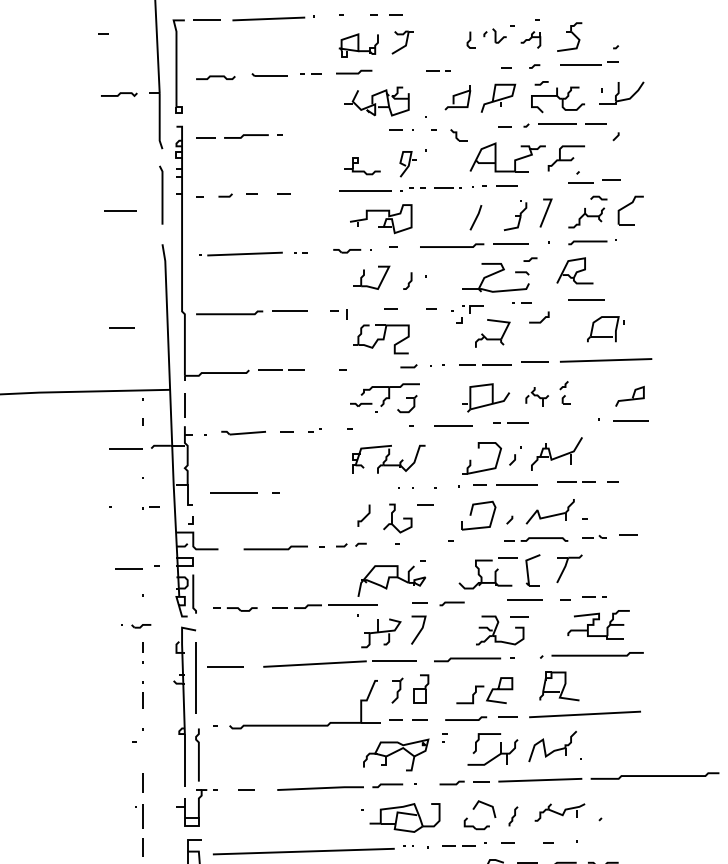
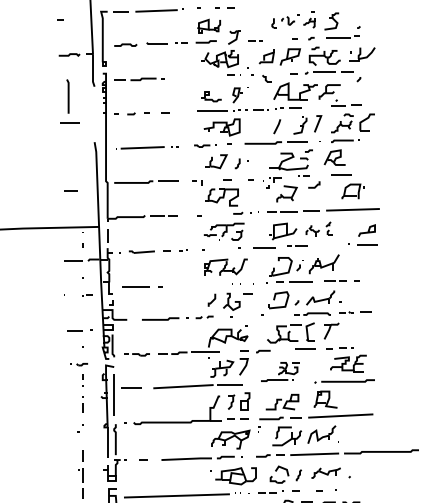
part: (402, 42) -> (234, 37), moved
line: (160, 195) -> (67, 96), moved
part: (479, 638) -> (279, 371), size x0.7

